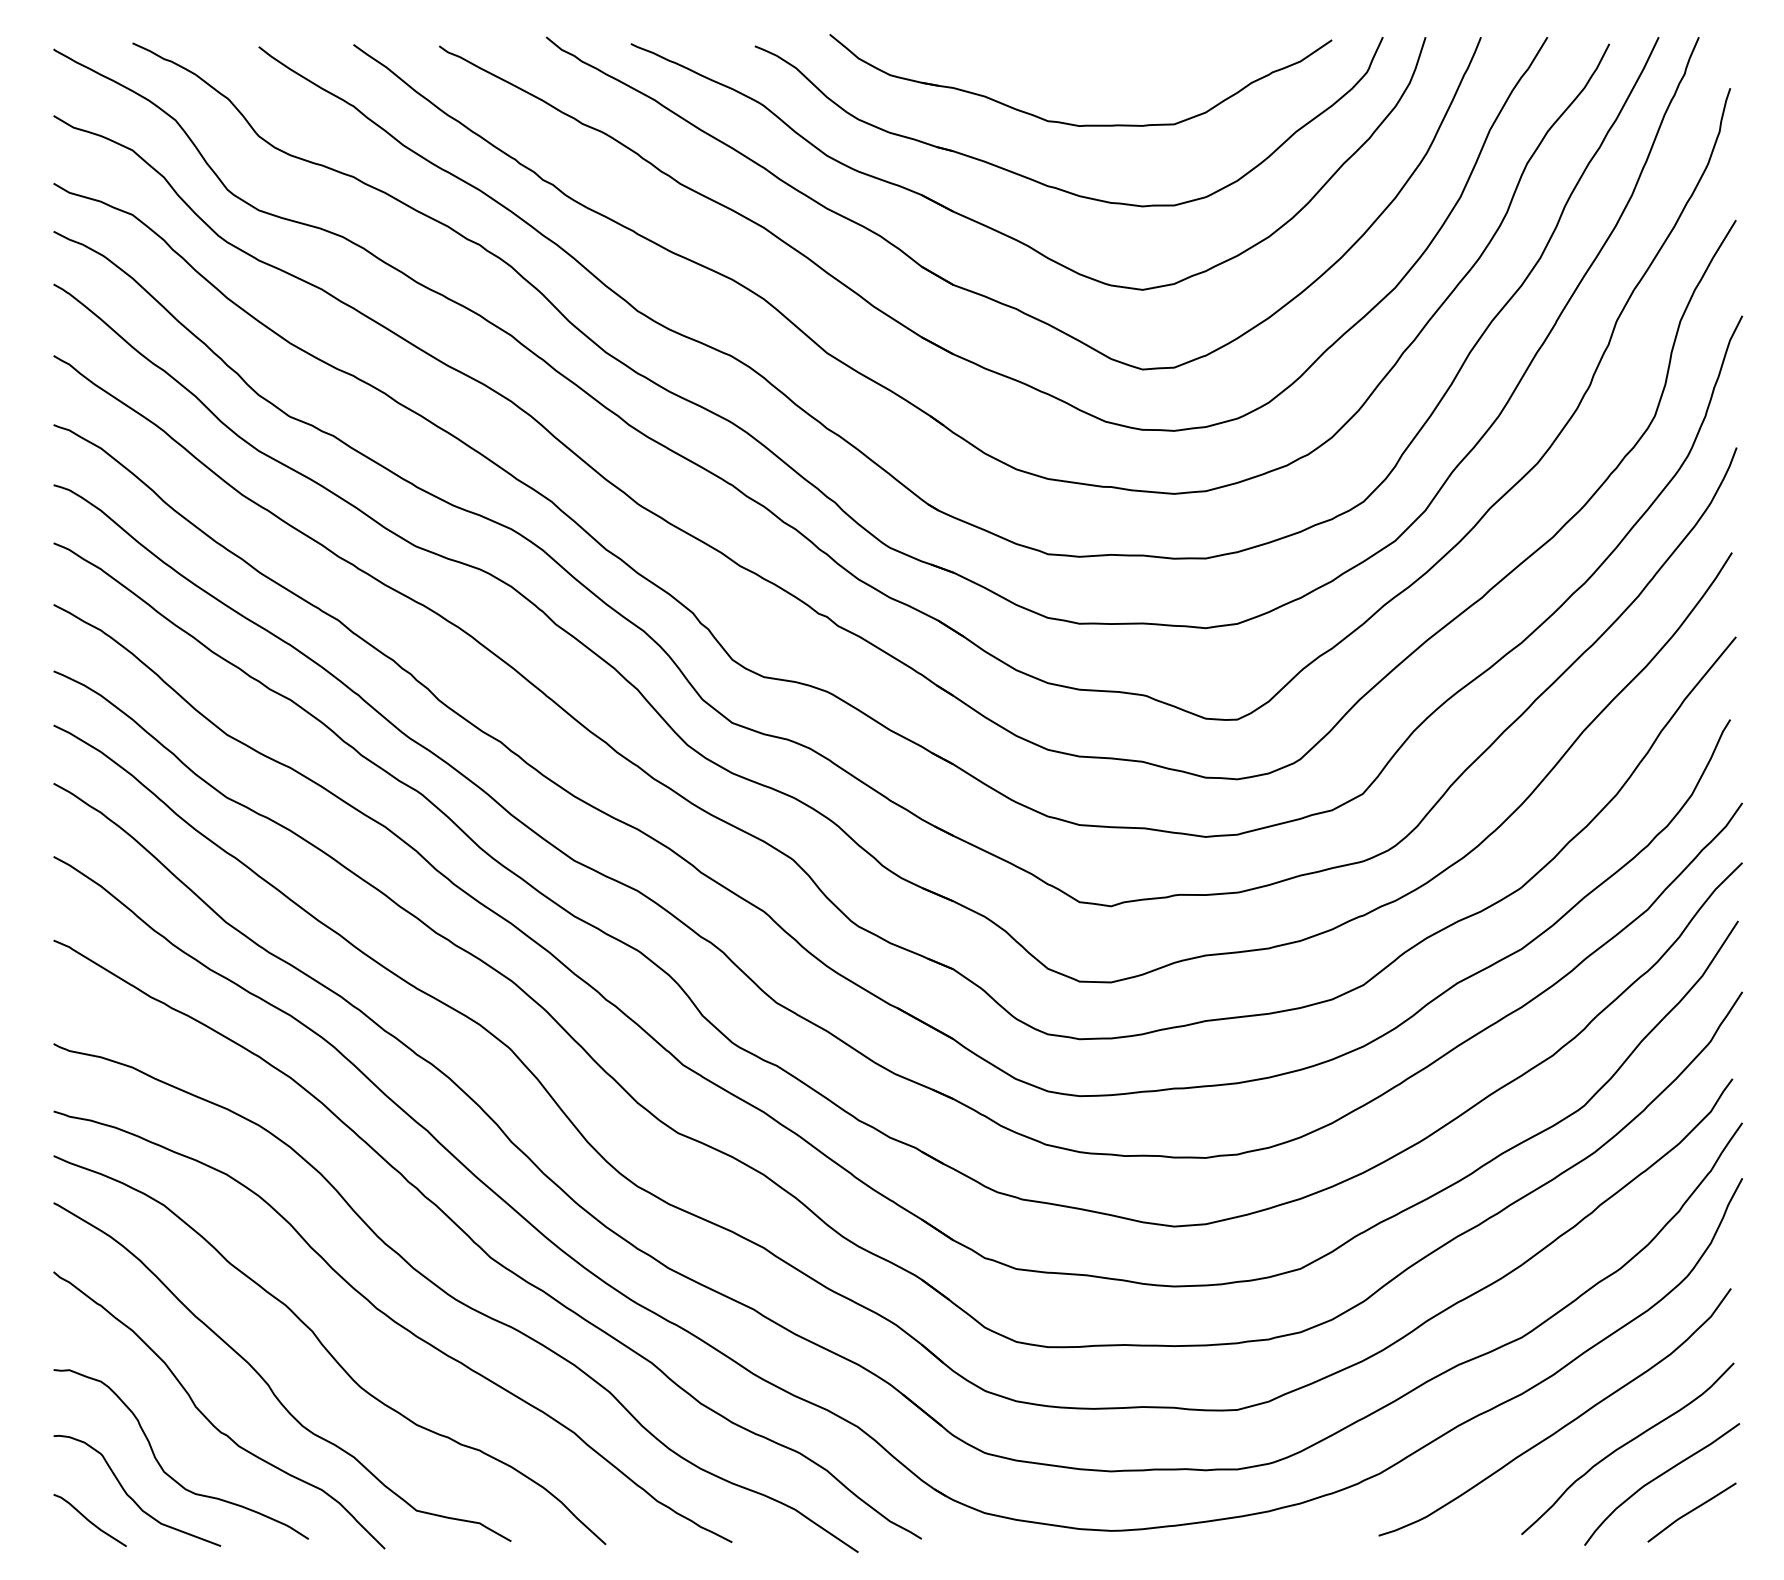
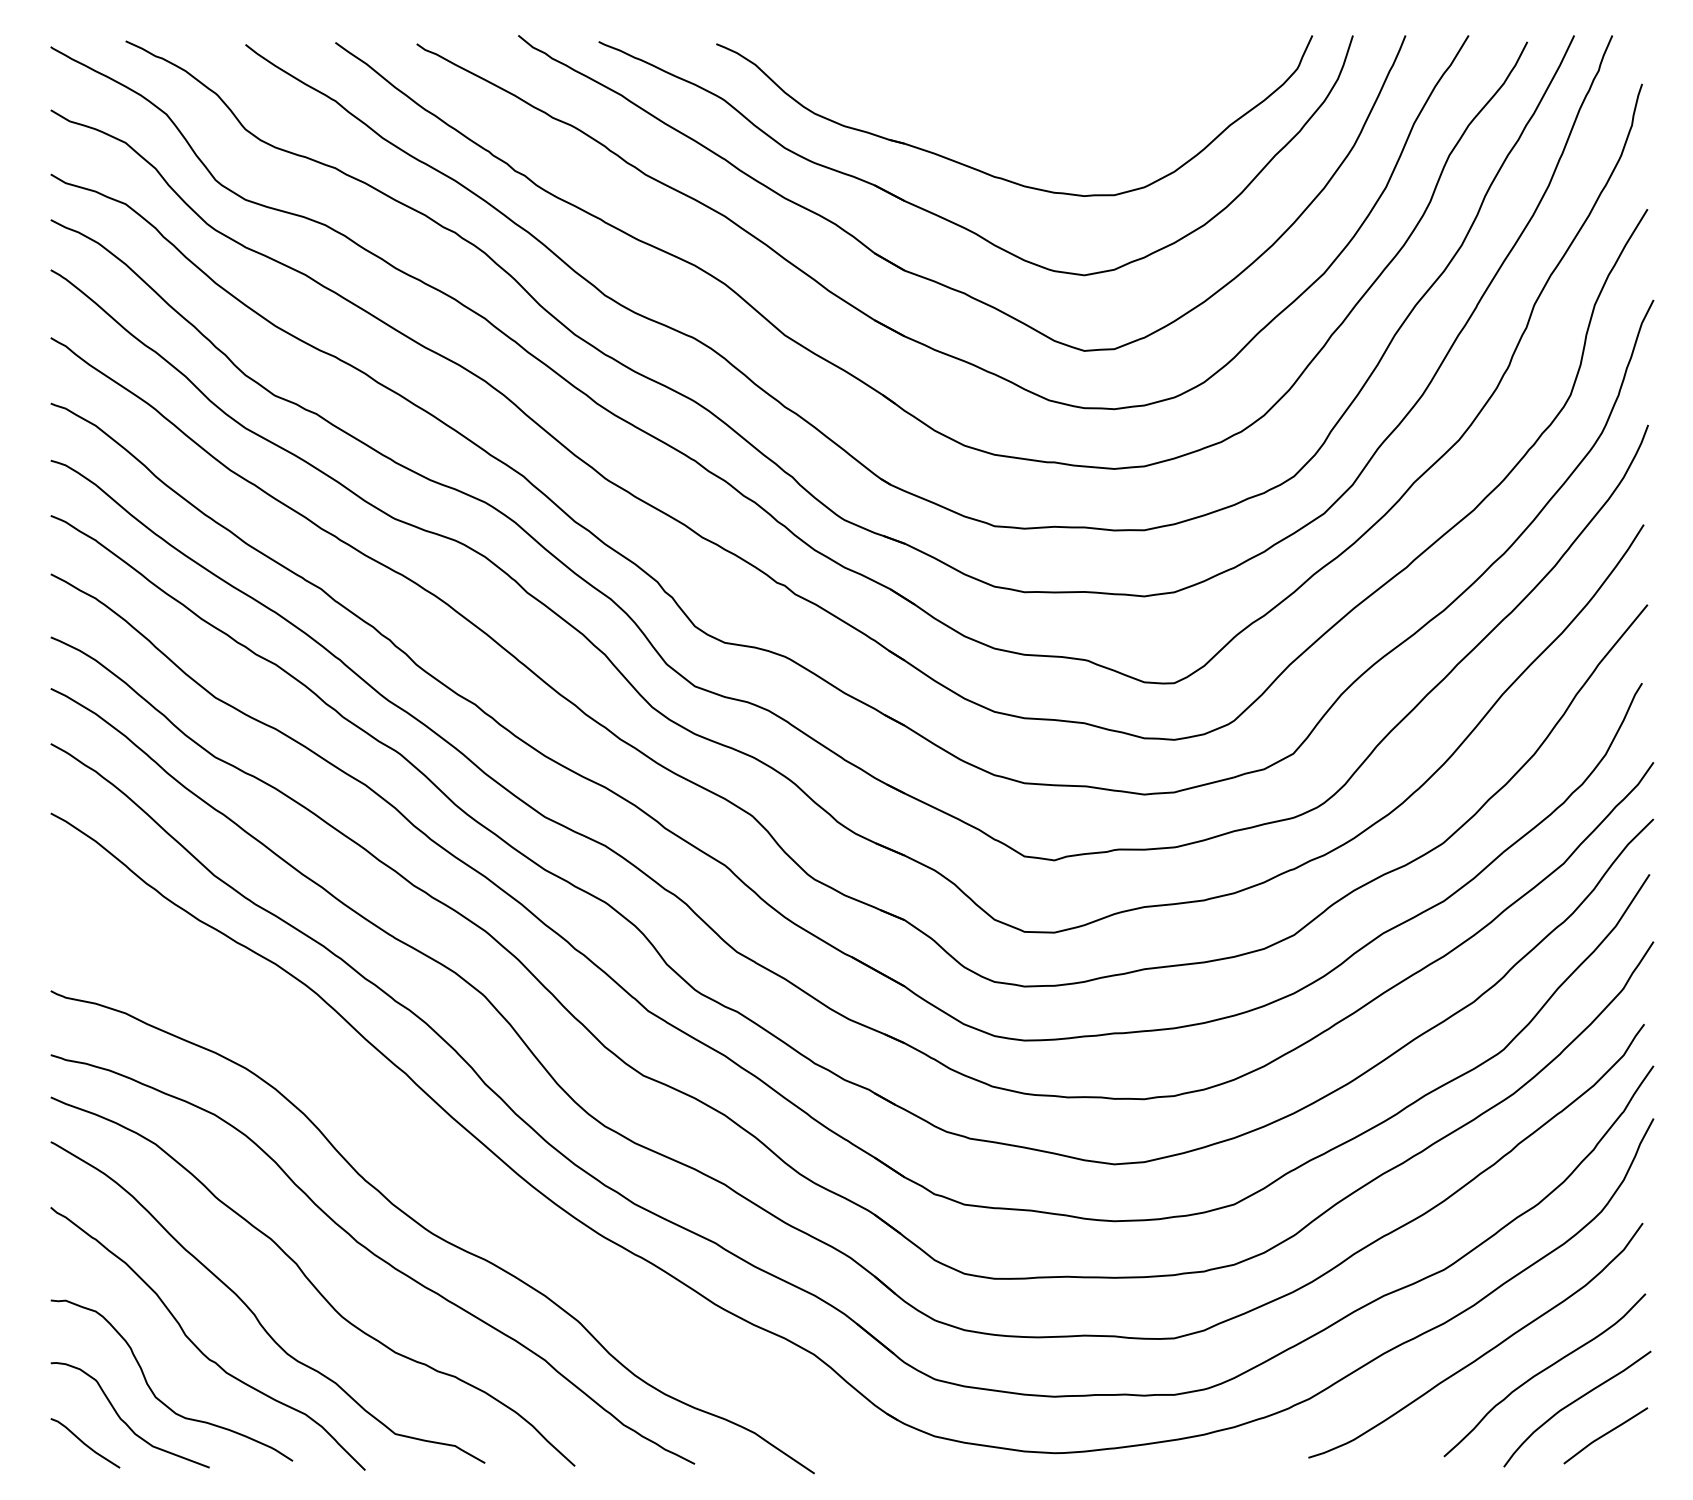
part: (1073, 123) -> (1018, 117), removed
curve: (480, 1245) -> (455, 1182), removed

